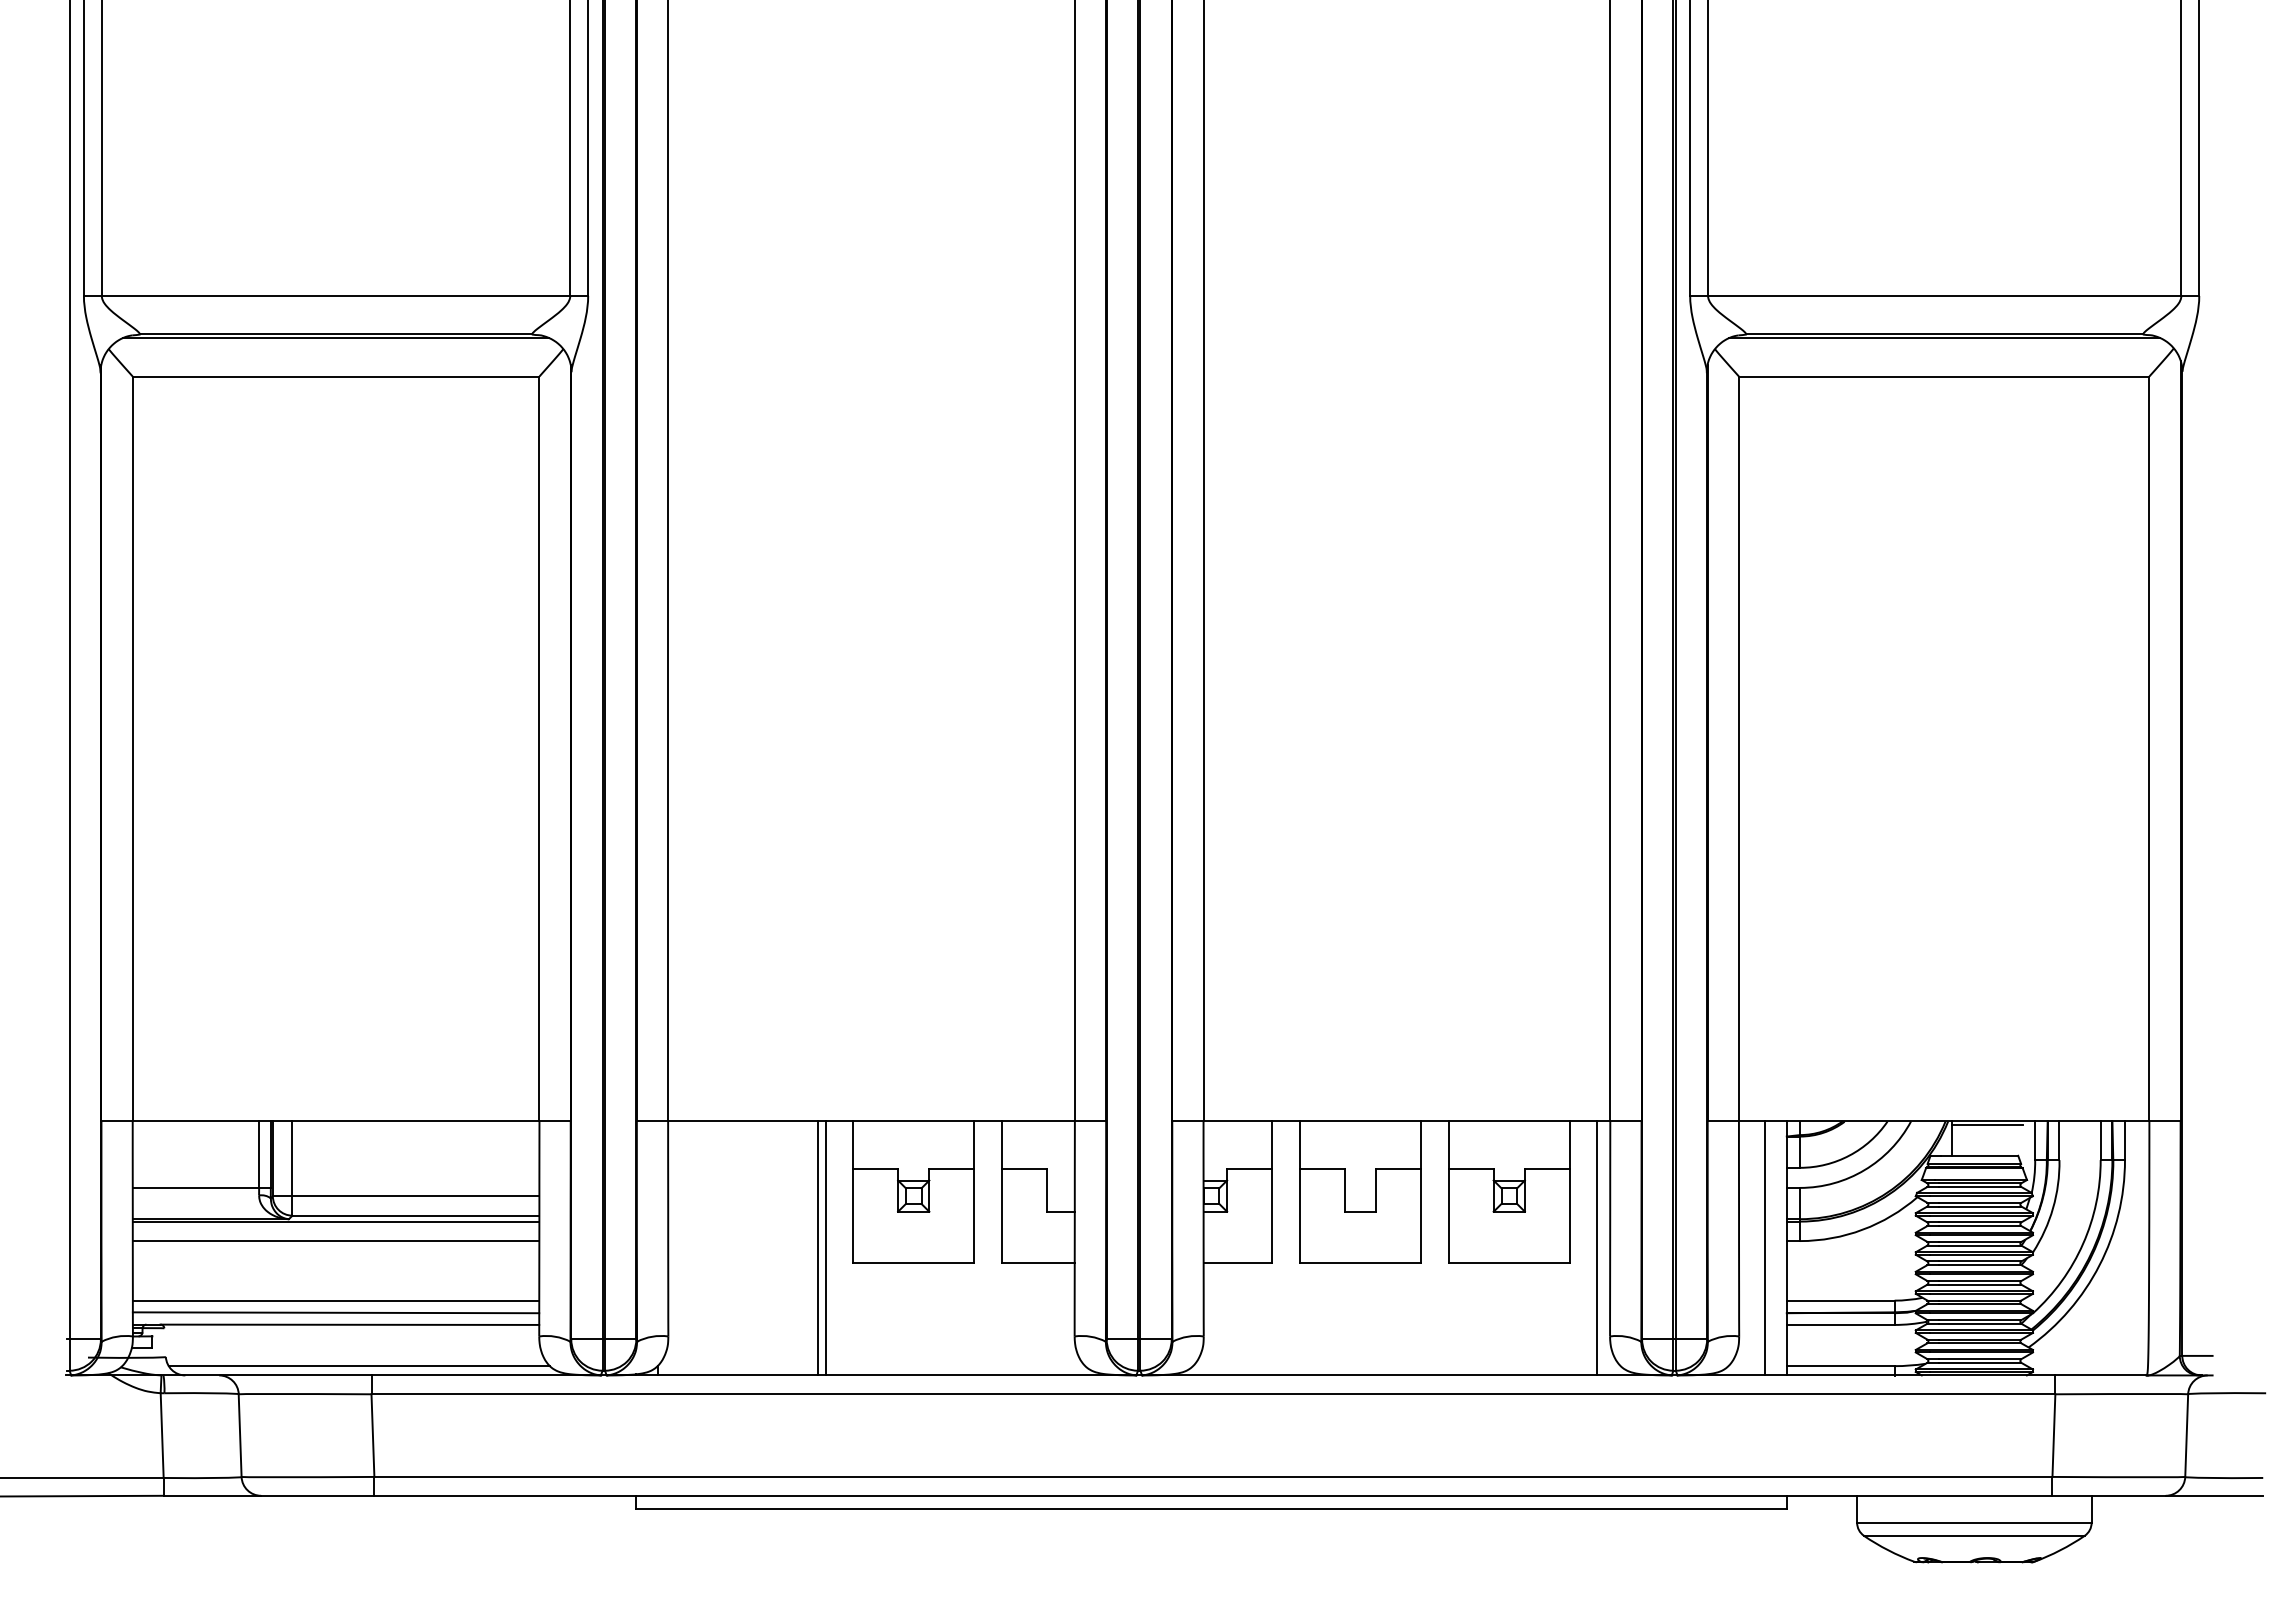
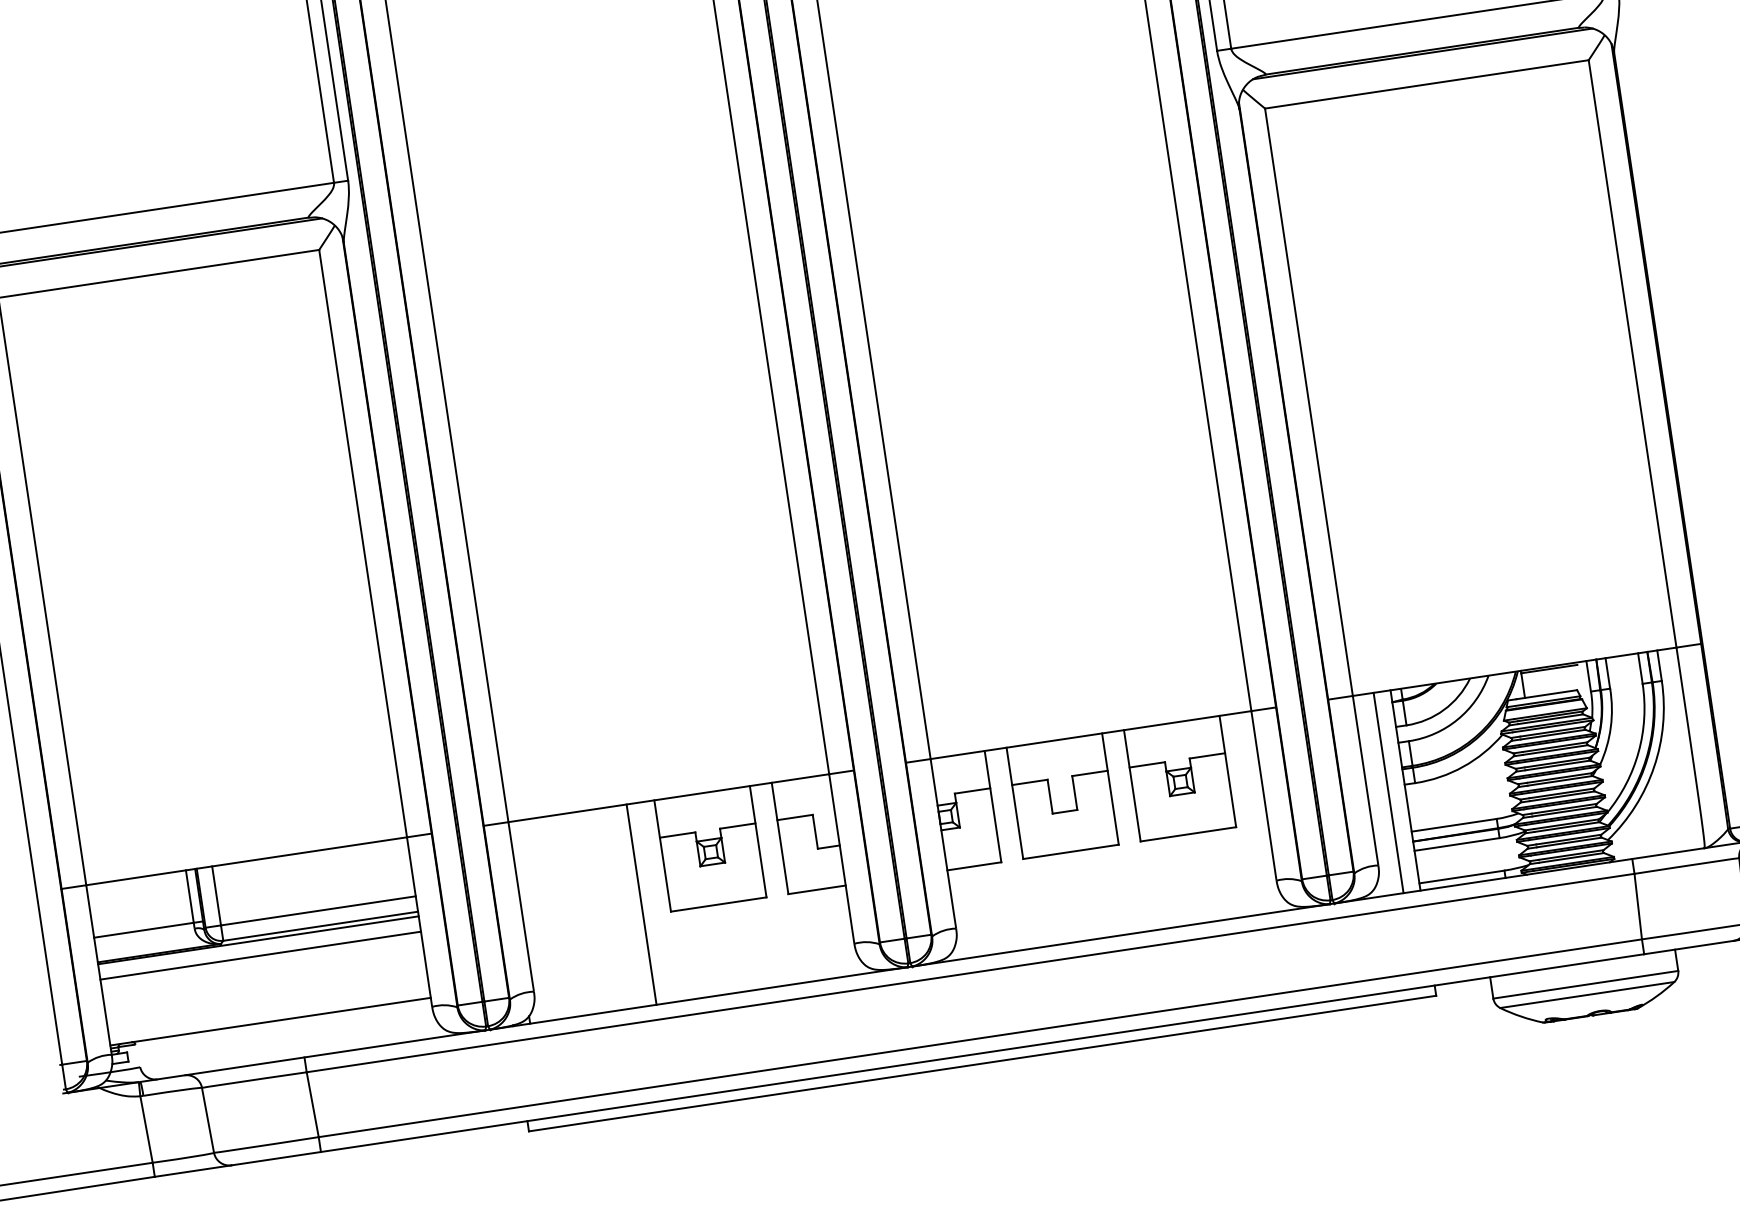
line: (825, 1248) -> (647, 903), removed
line: (1597, 1248) -> (1256, 812), removed
line: (335, 1300) -> (267, 1002), removed
line: (335, 1312) -> (268, 1012), removed
line: (358, 1366) -> (293, 1051), removed

